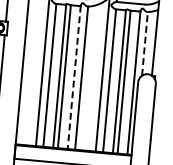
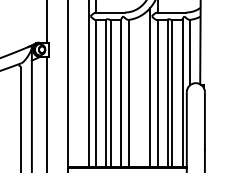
line: (145, 43) -> (190, 52), dashed -> solid
line: (74, 77) -> (121, 93), dashed -> solid

